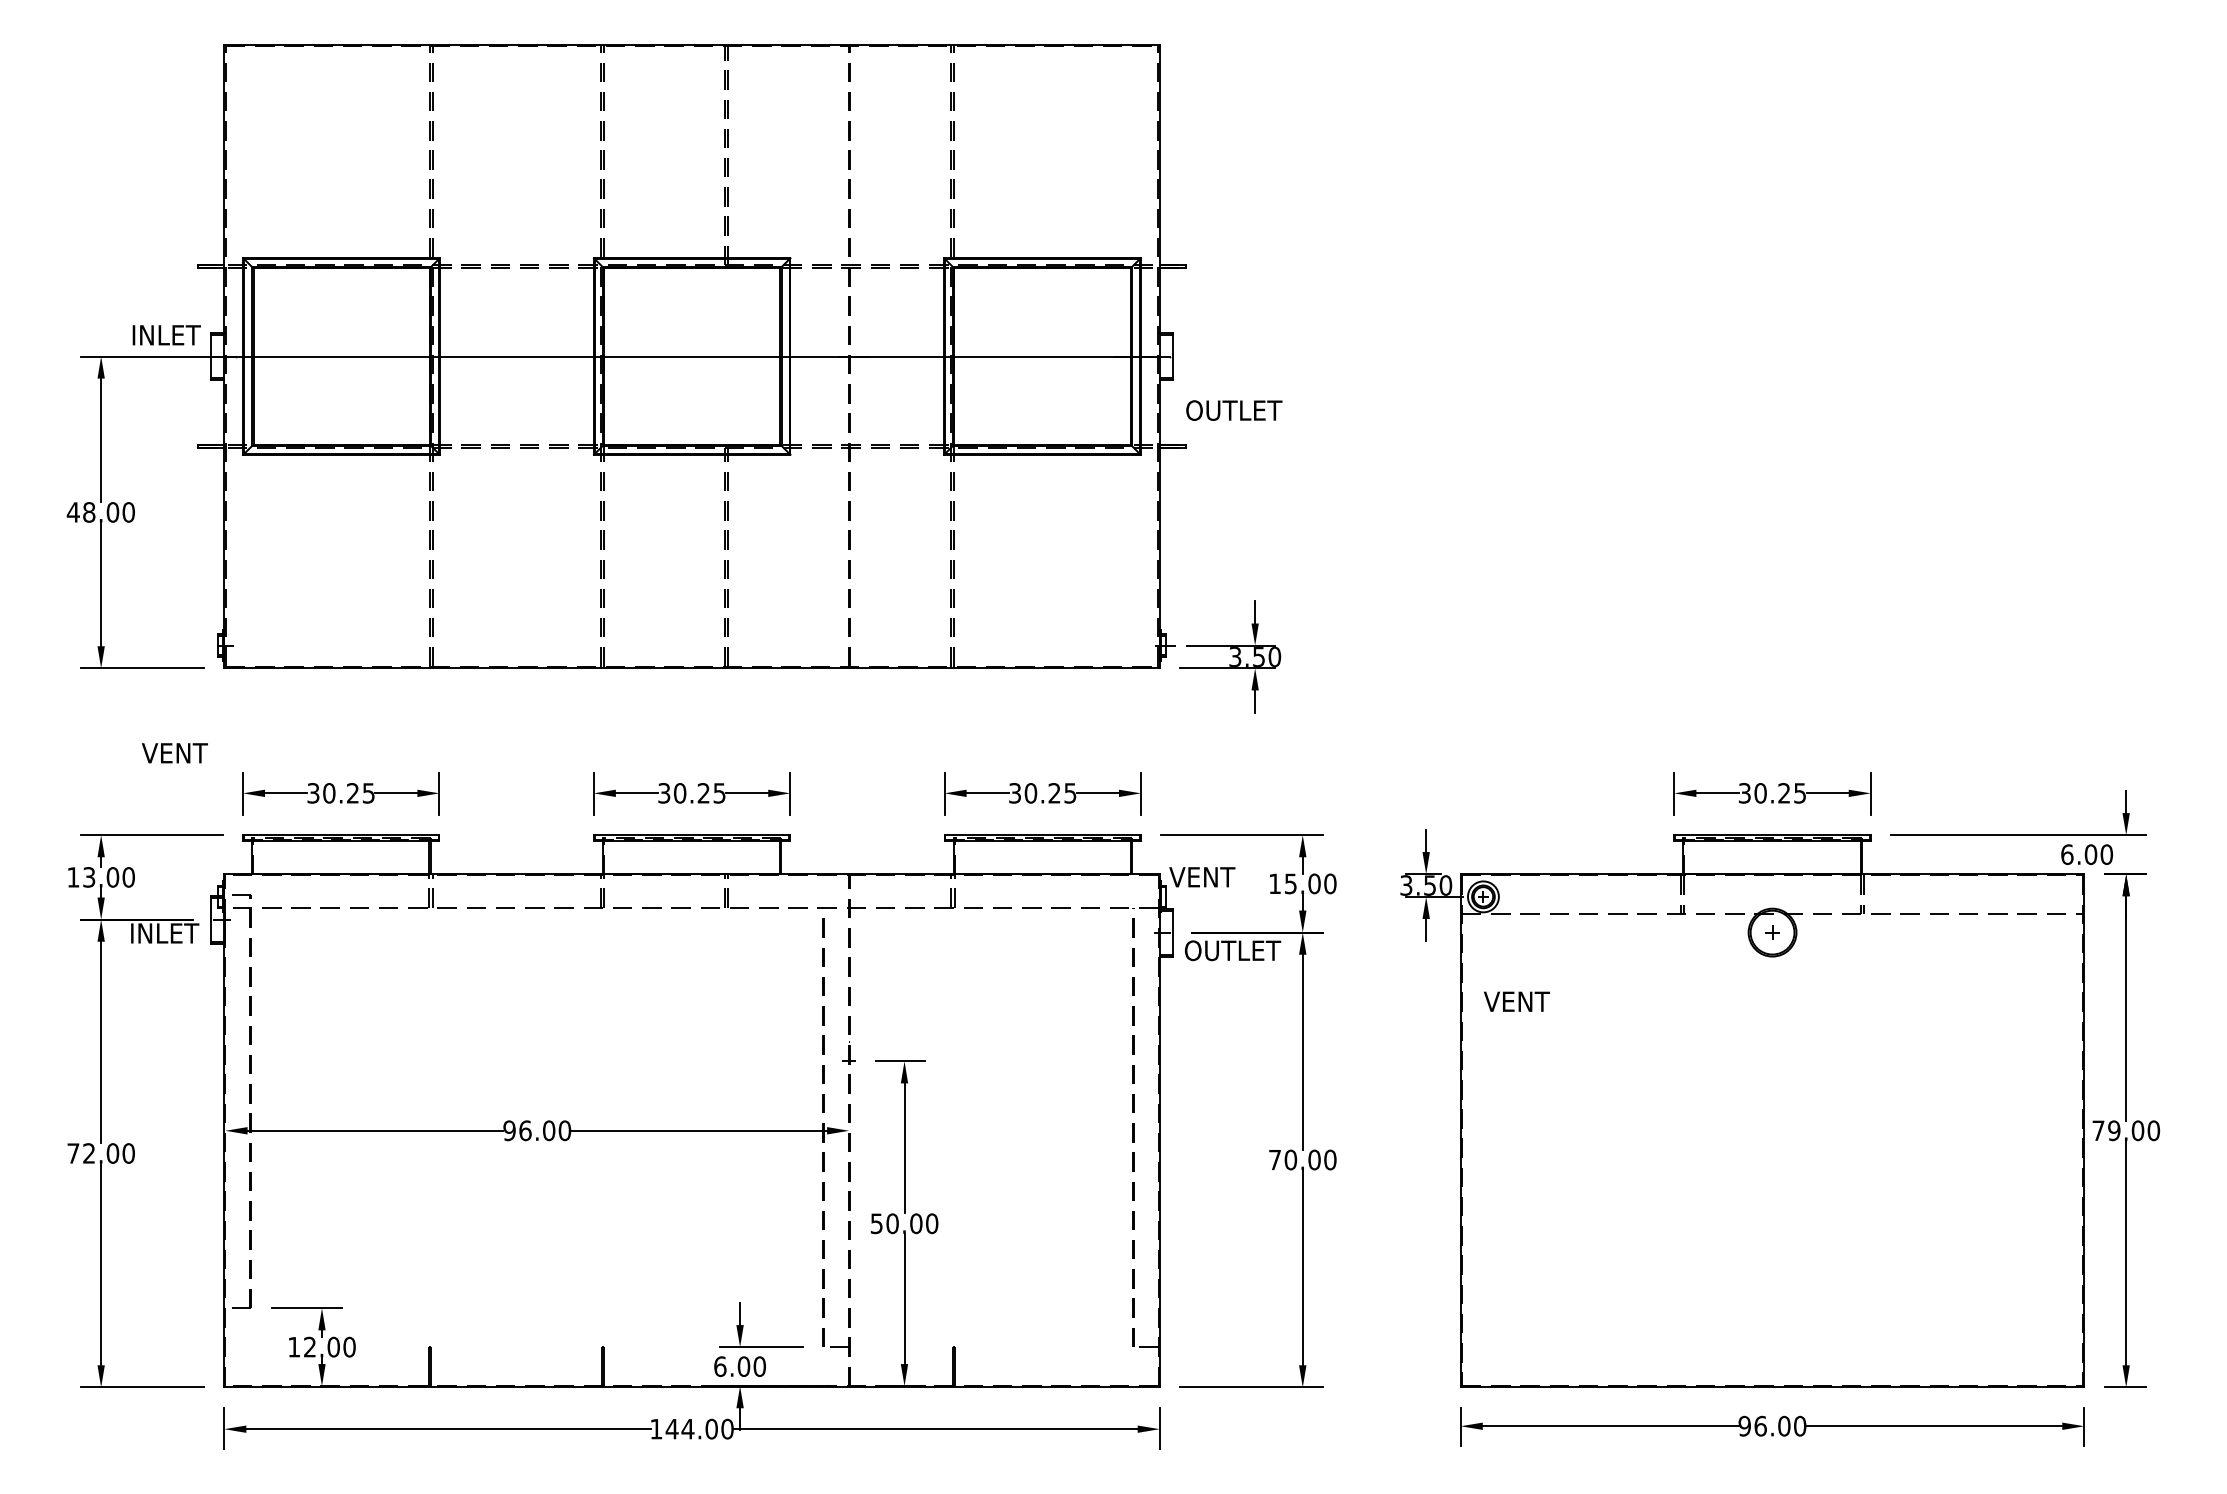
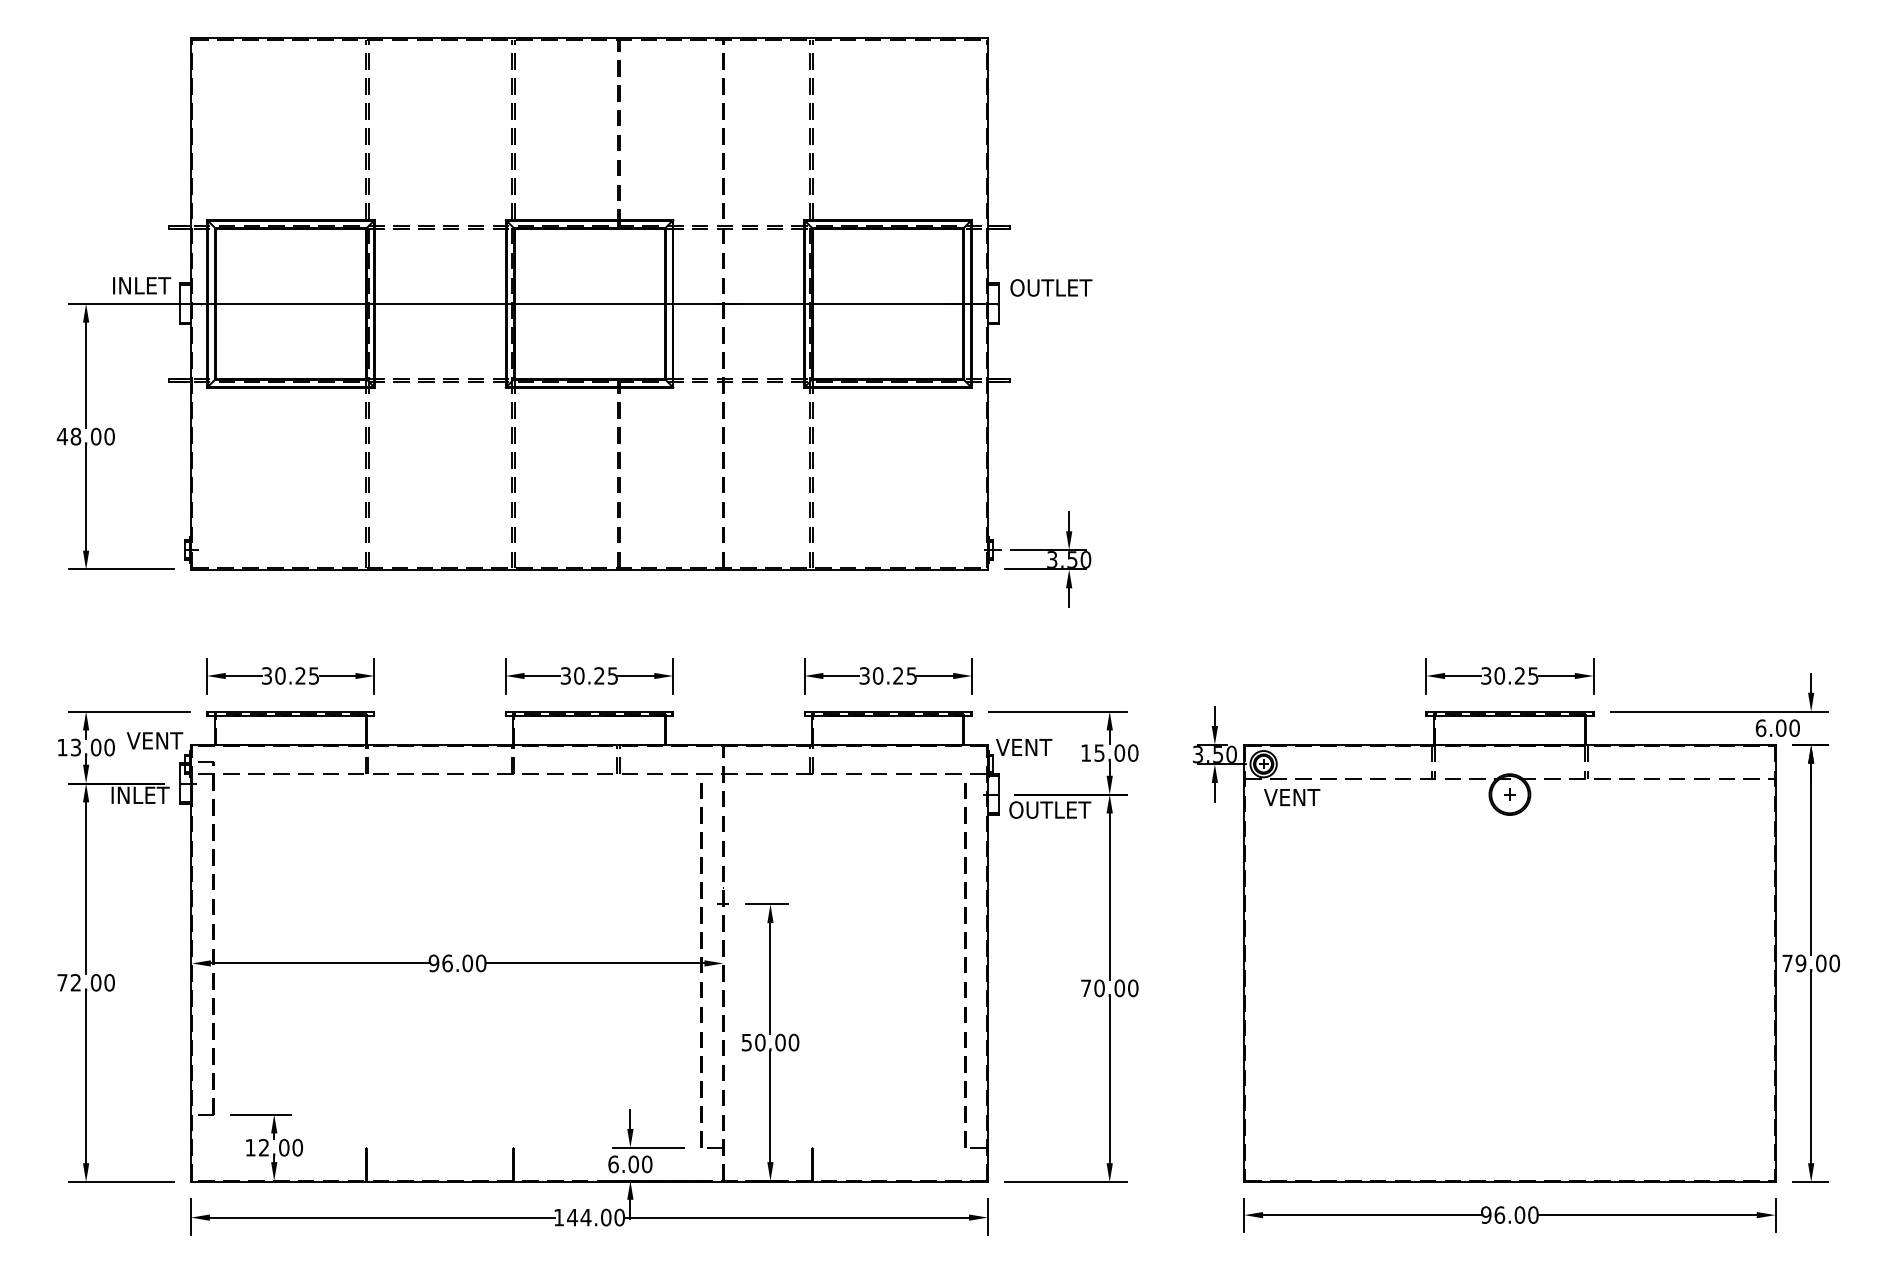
text: (1234, 410) -> (1051, 287), moved
text: (174, 752) -> (154, 740), moved
text: (1517, 1001) -> (1292, 797), moved

